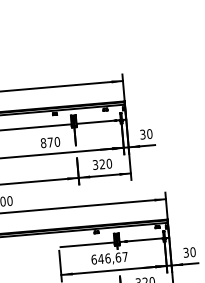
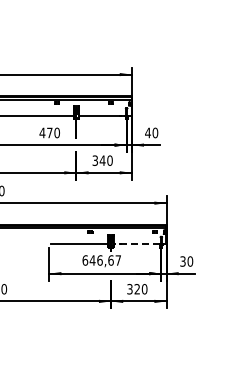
text: (142, 134) -> (147, 132), 30 -> 40
text: (43, 142) -> (42, 132), 870 -> 470
text: (102, 164) -> (102, 160), 320 -> 340
line: (141, 240) -> (136, 244), solid -> dashed

